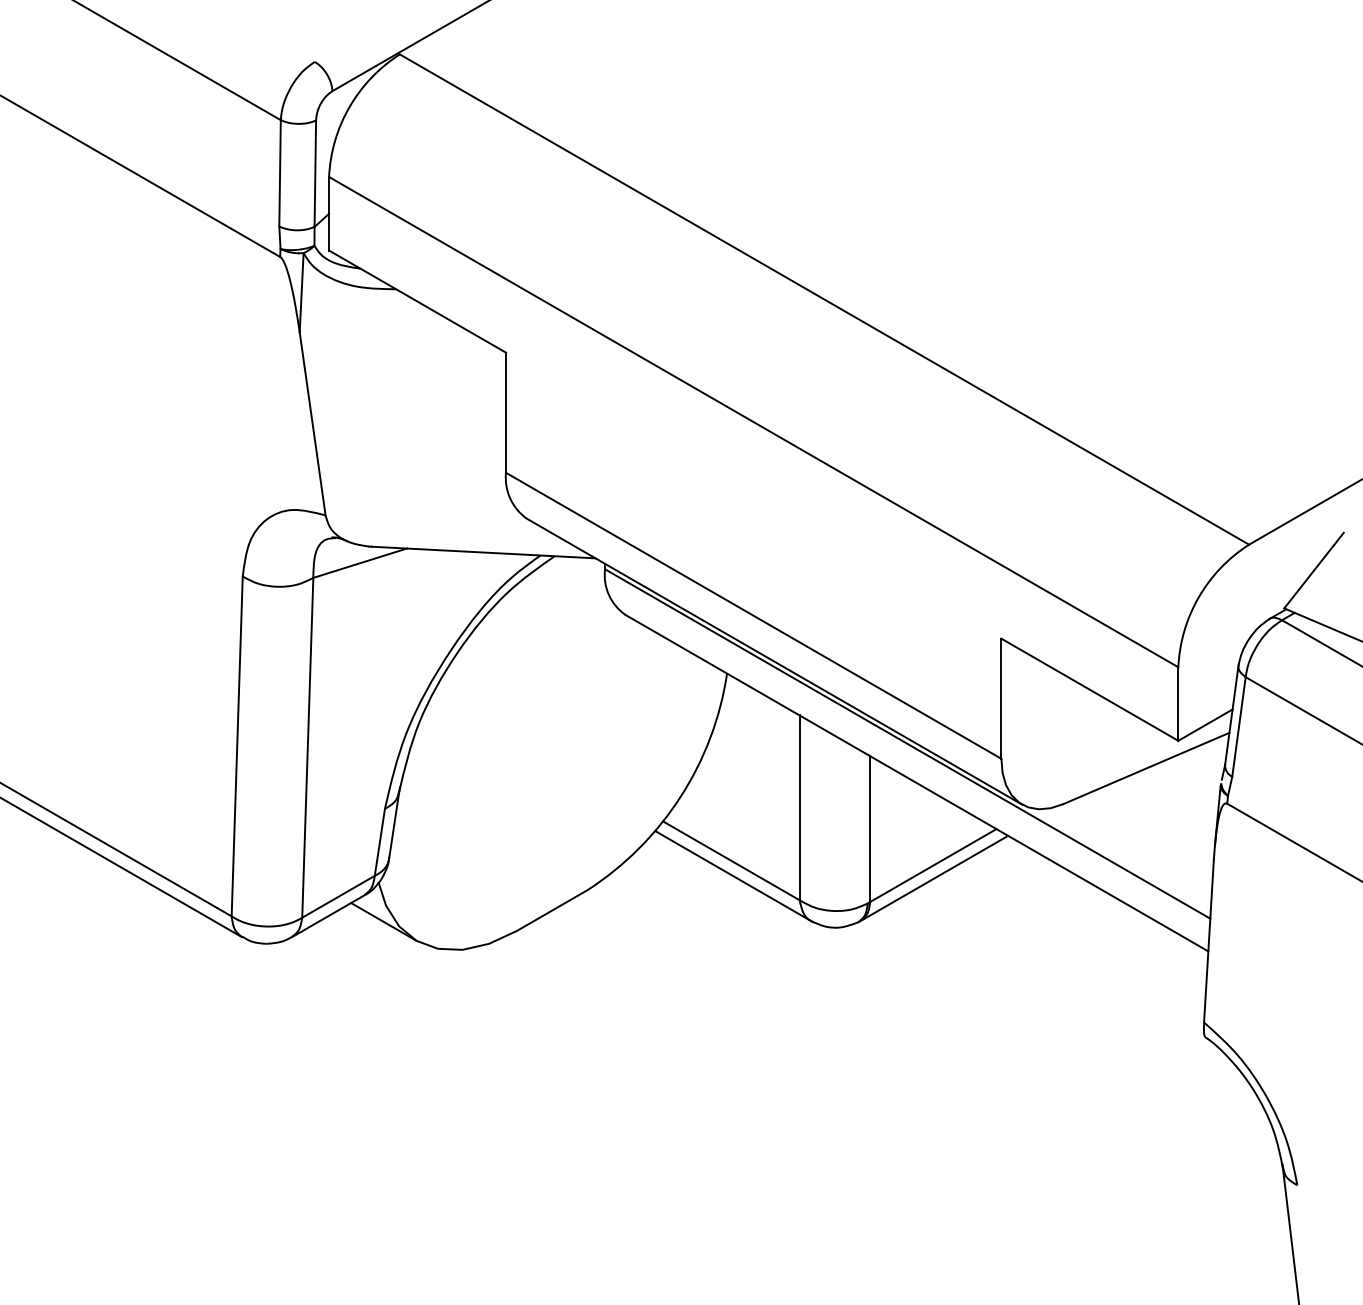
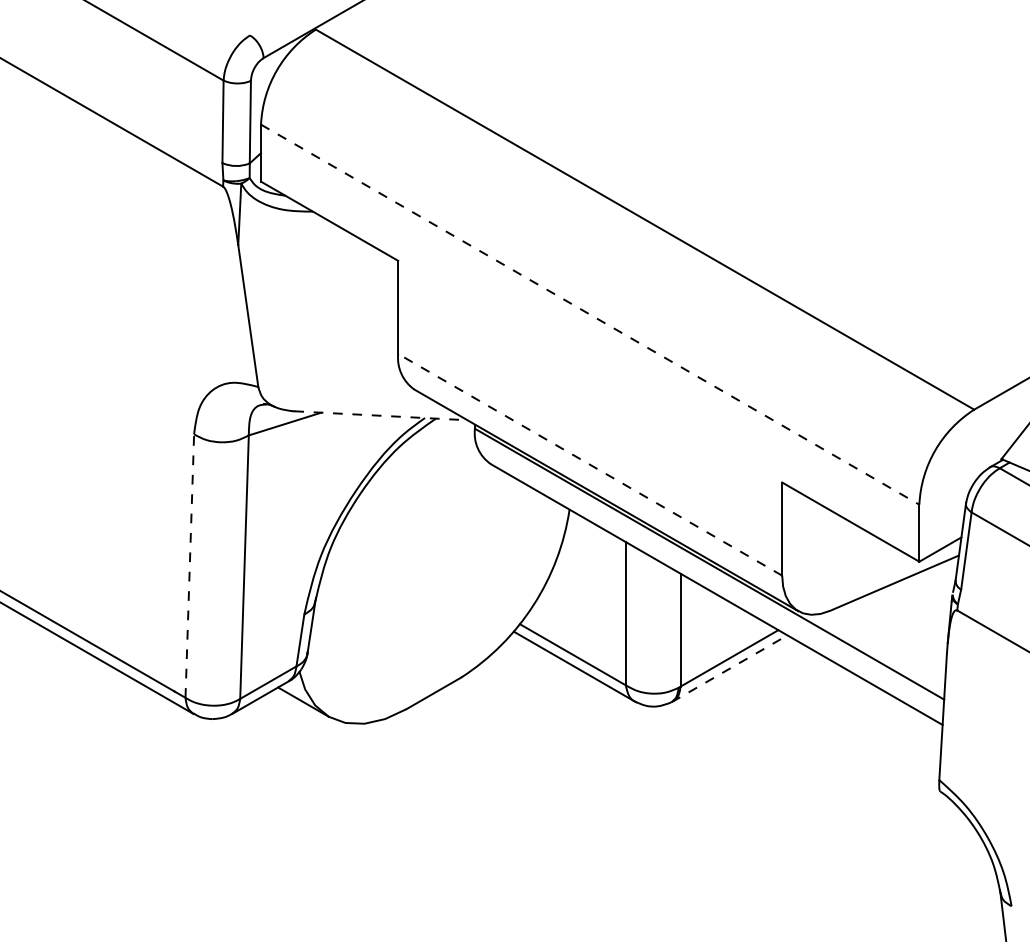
line: (754, 422) -> (590, 314), solid -> dashed
line: (483, 552) -> (380, 415), solid -> dashed
line: (753, 615) -> (590, 464), solid -> dashed
line: (237, 746) -> (190, 566), solid -> dashed
line: (933, 879) -> (729, 669), solid -> dashed

